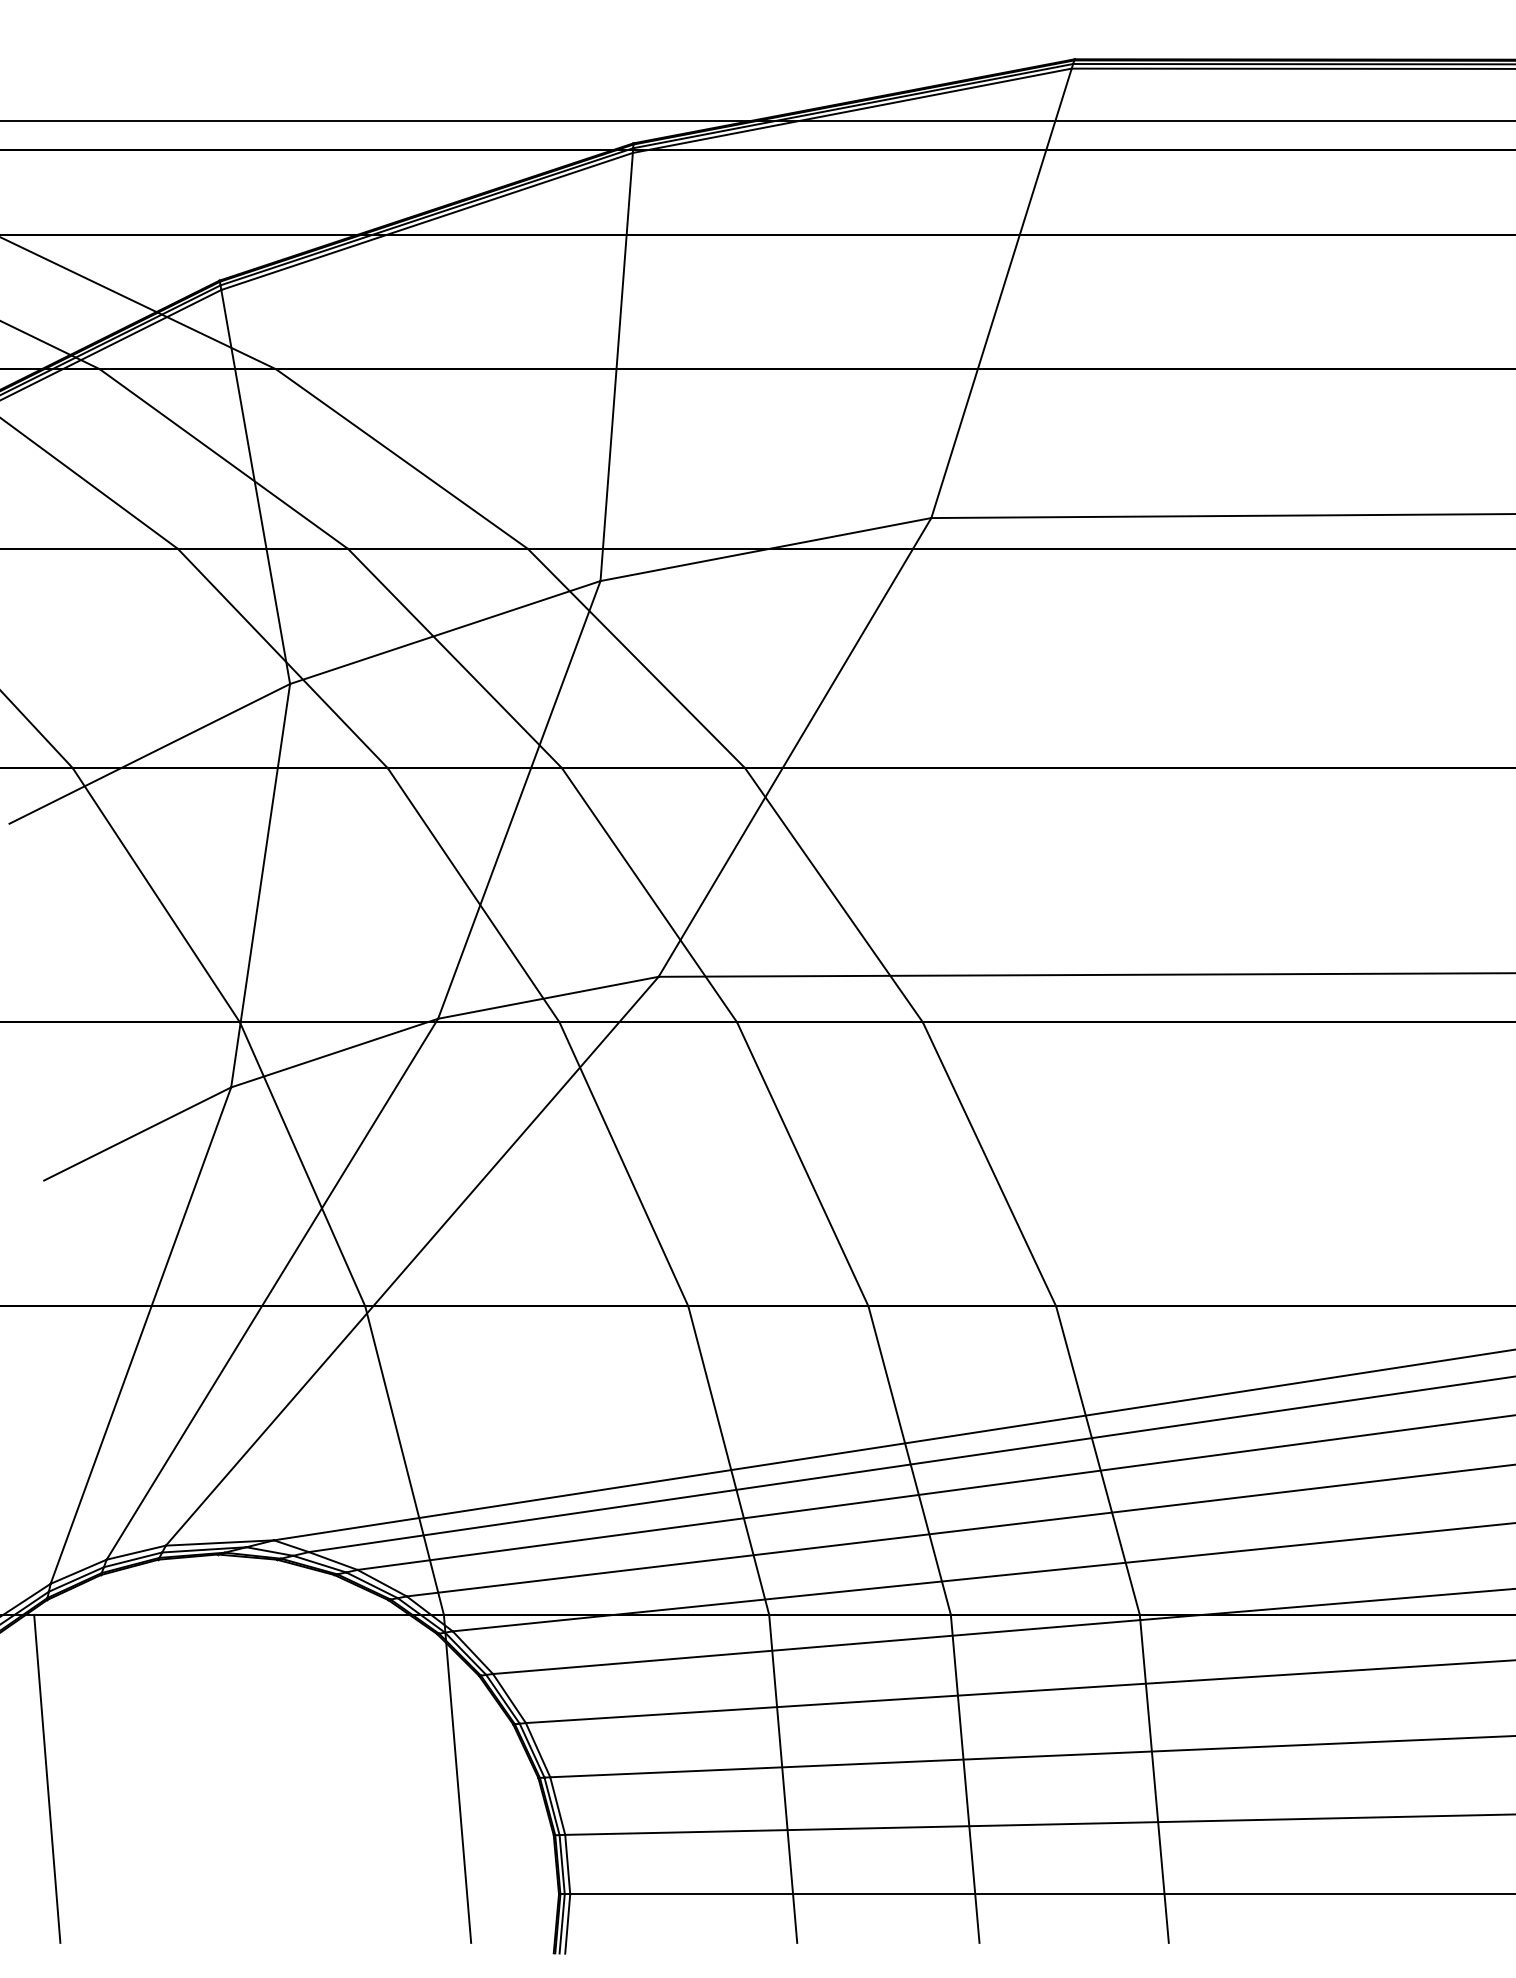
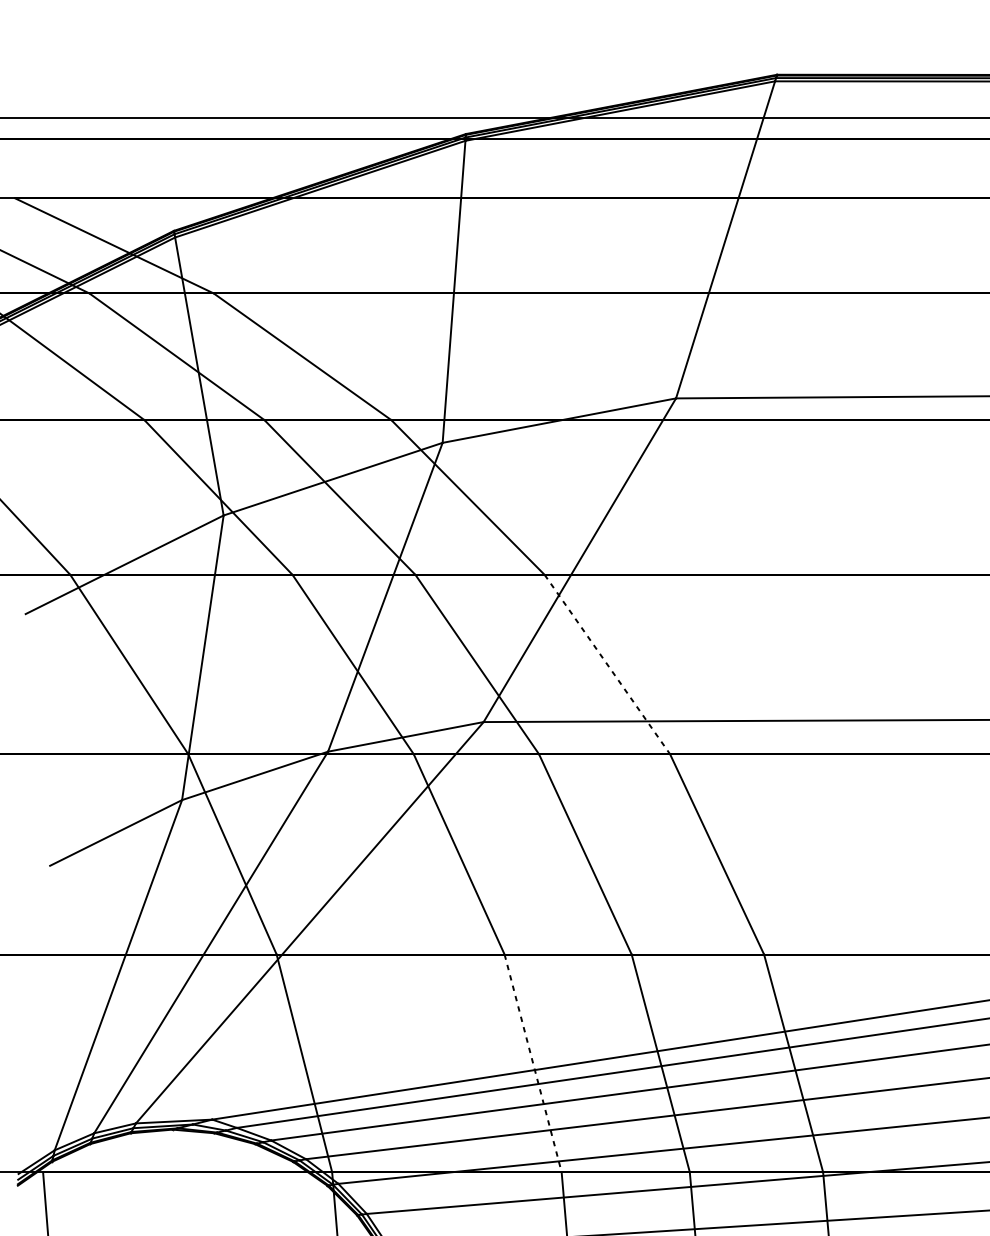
line: (834, 895) -> (607, 664), solid -> dashed
line: (728, 1461) -> (532, 1064), solid -> dashed

